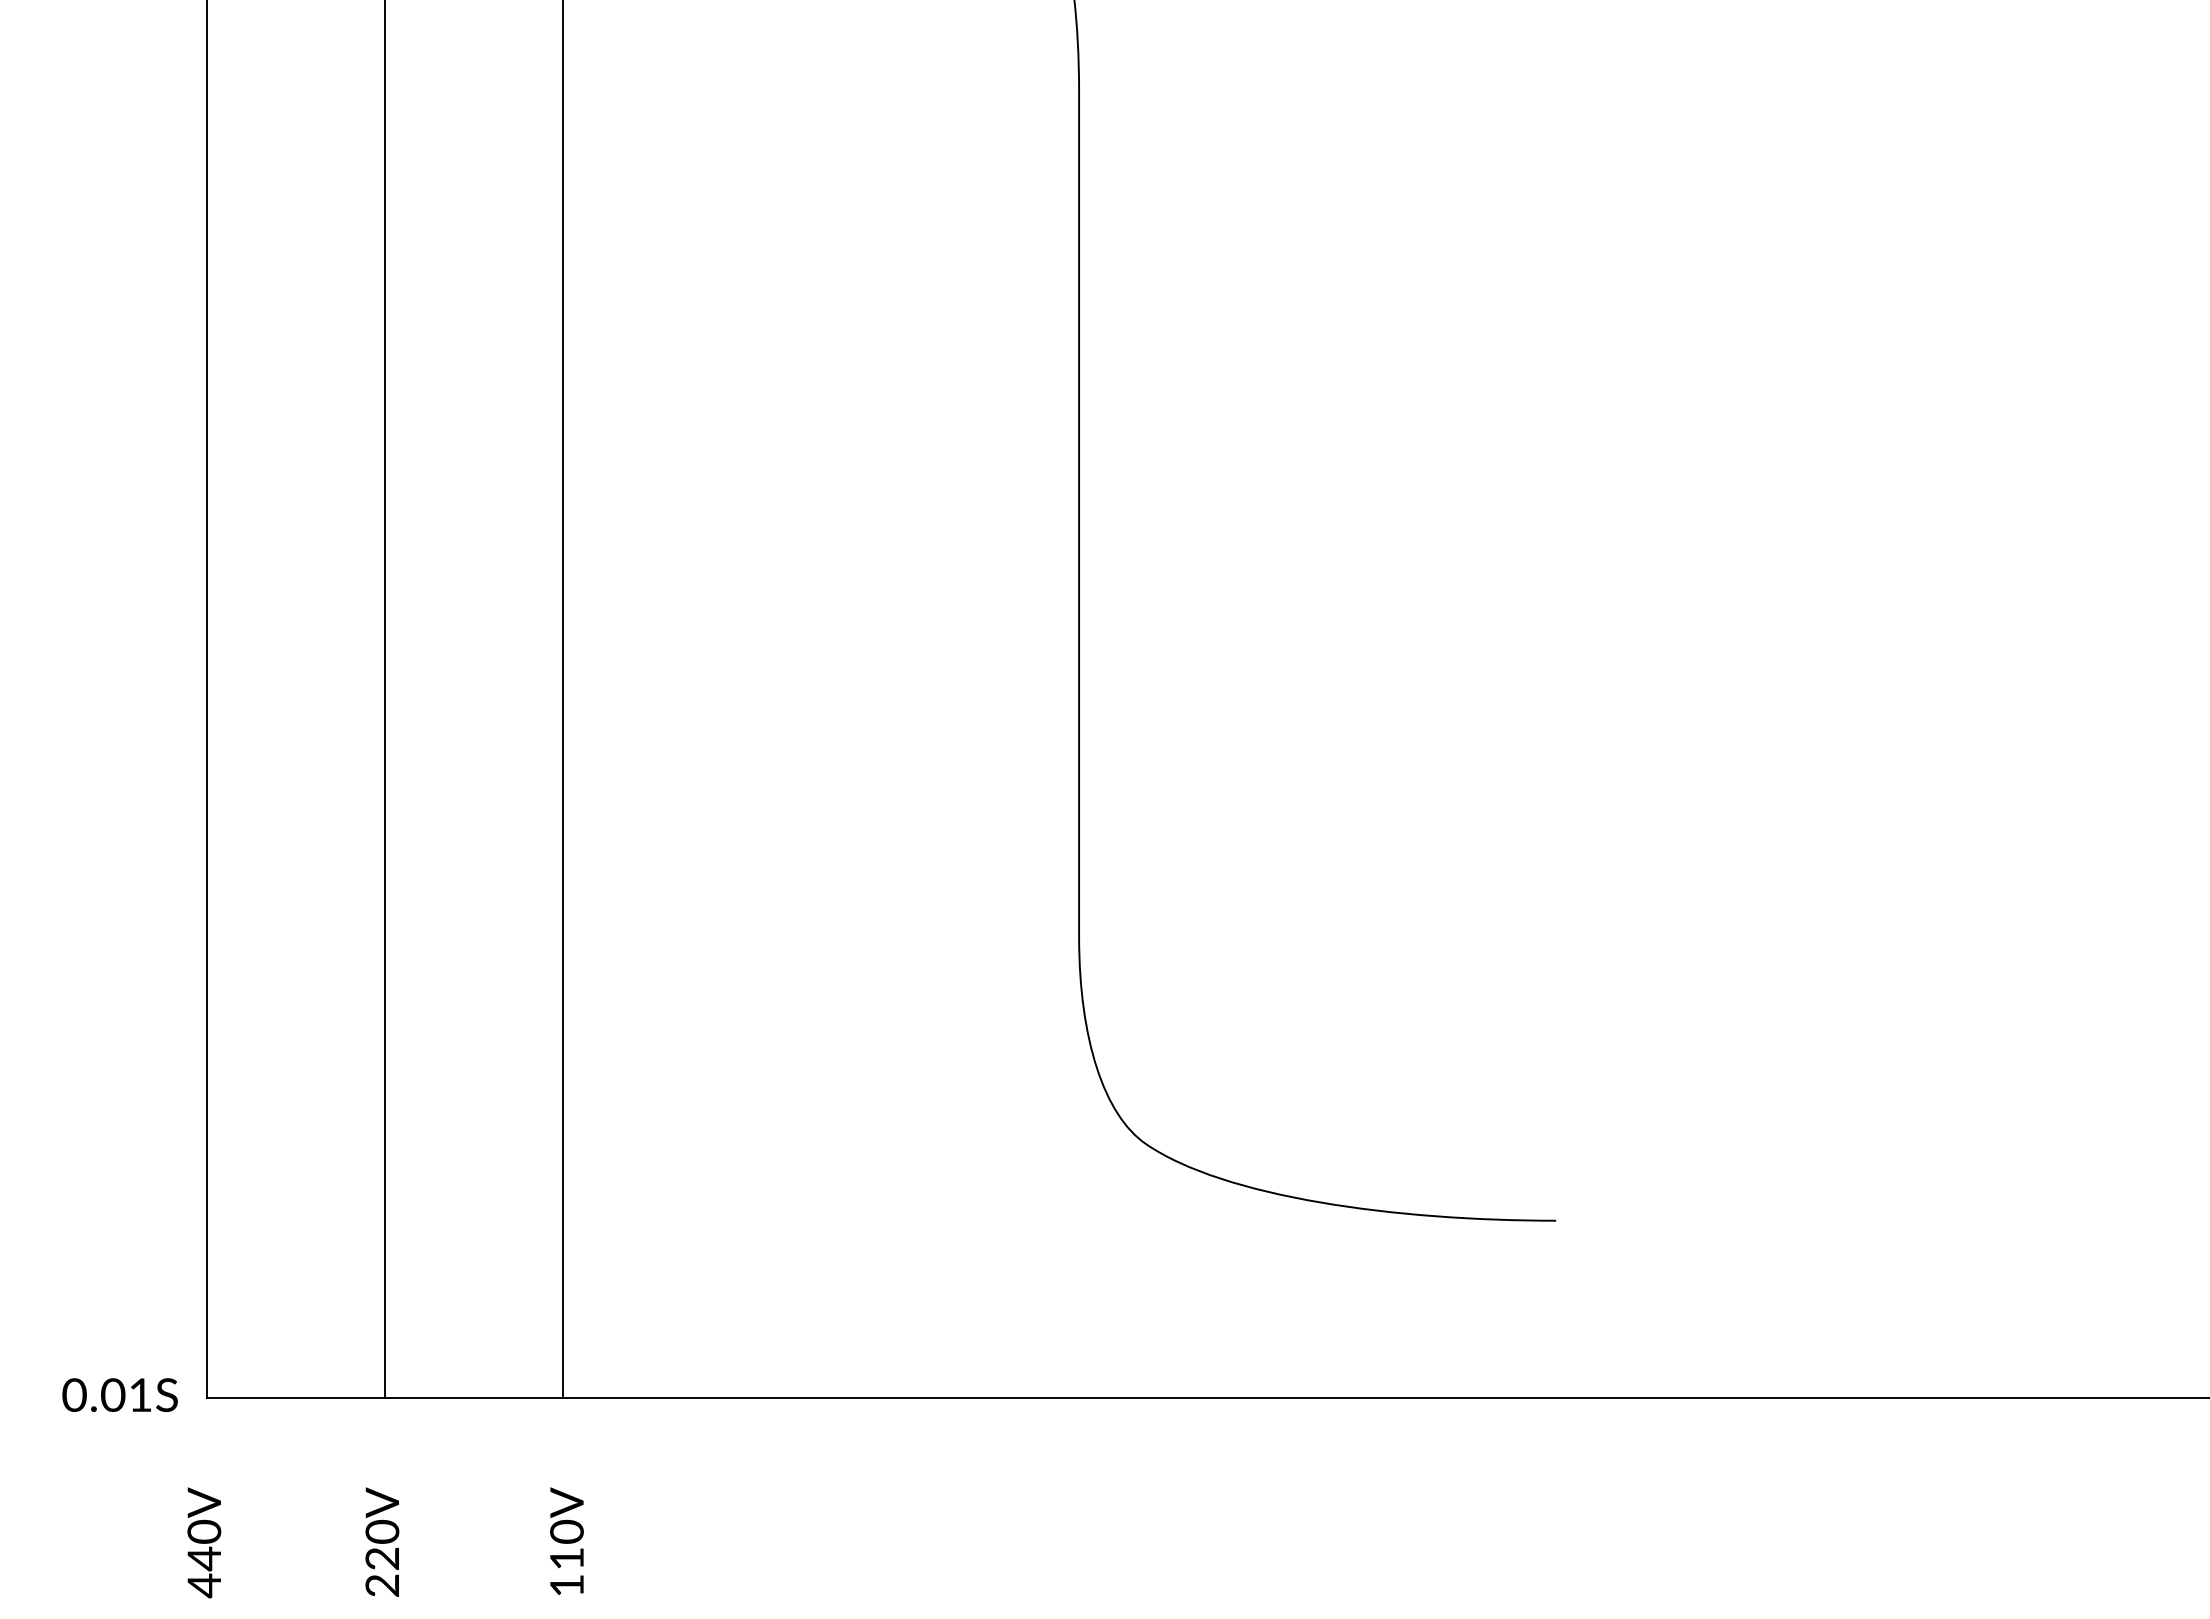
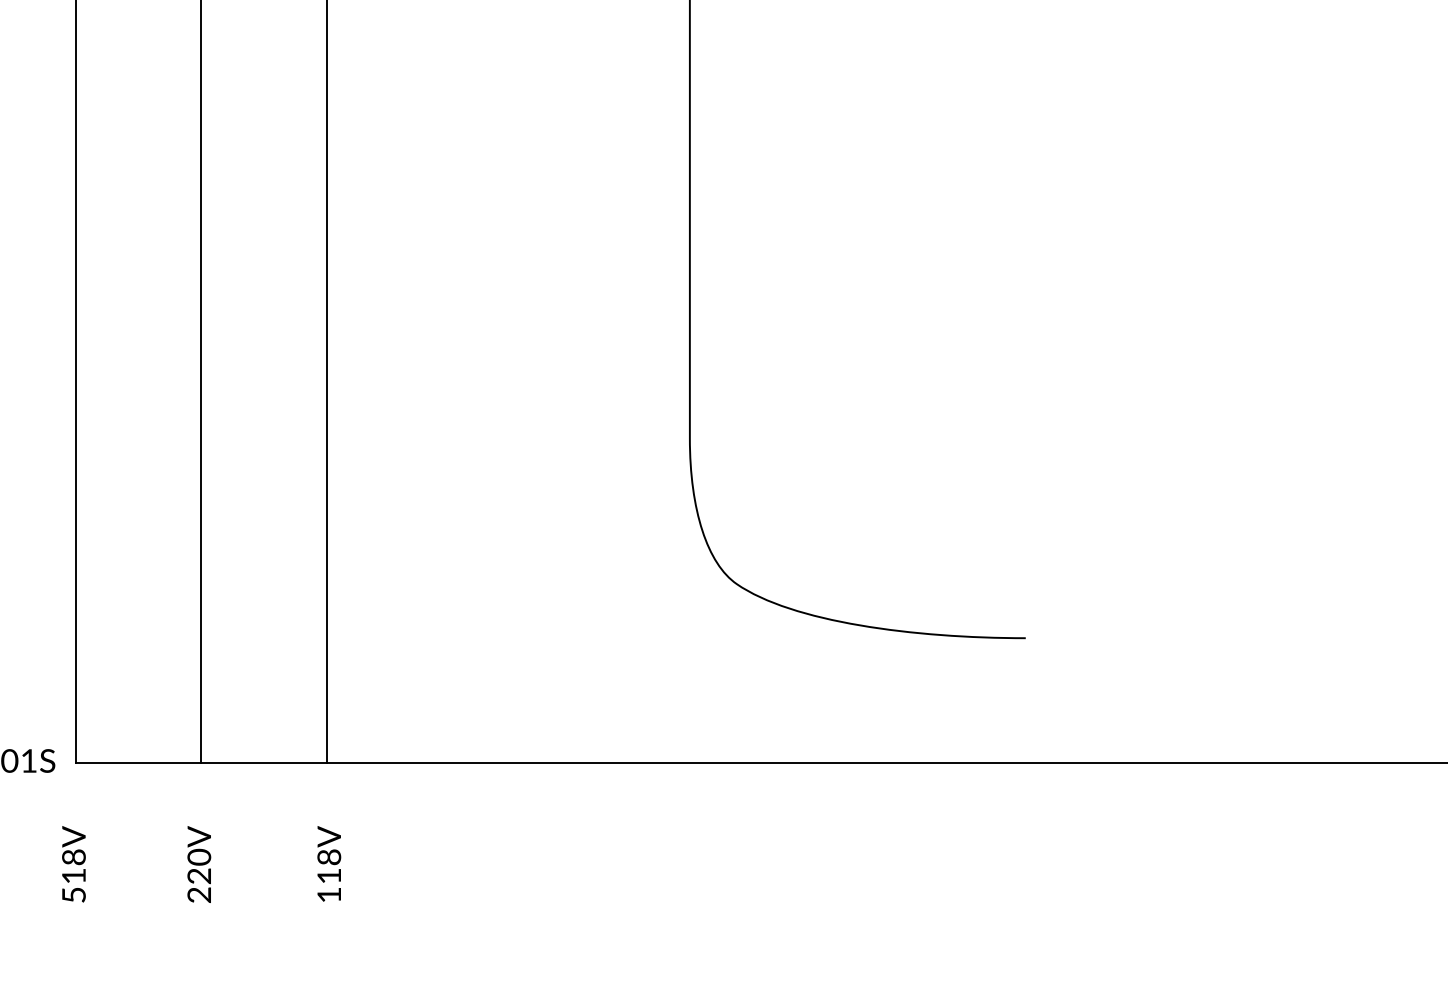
text: (567, 1531) -> (329, 857), 110V -> 118V
text: (204, 1558) -> (74, 876), 440V -> 518V

